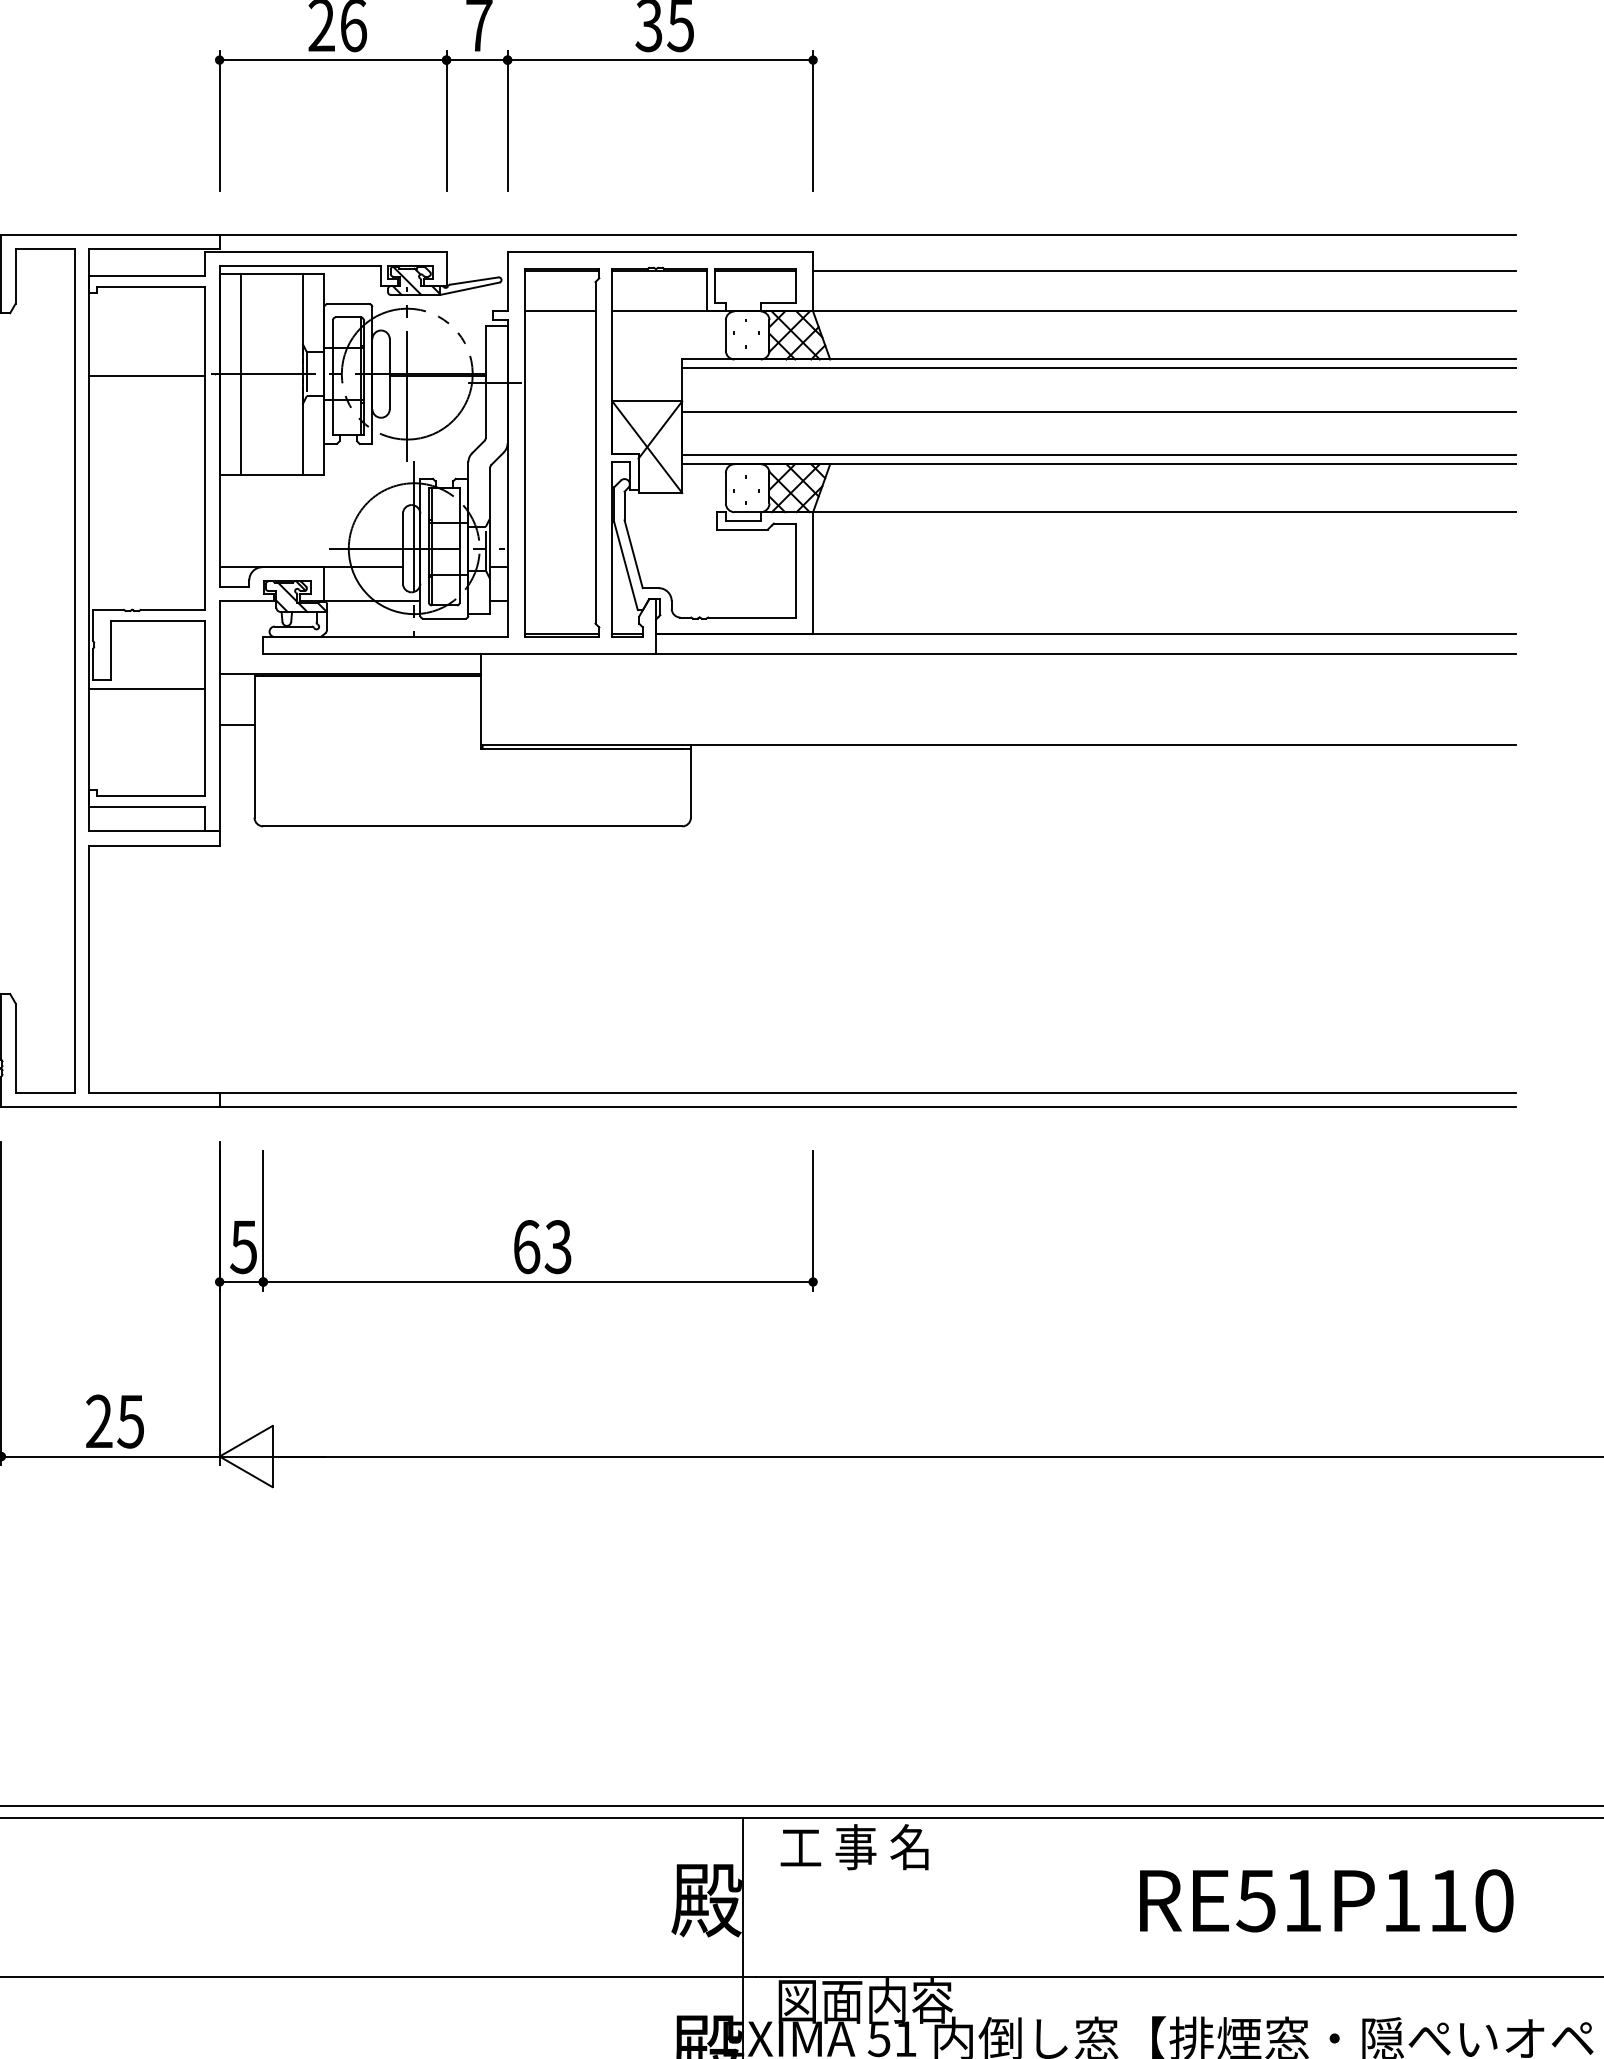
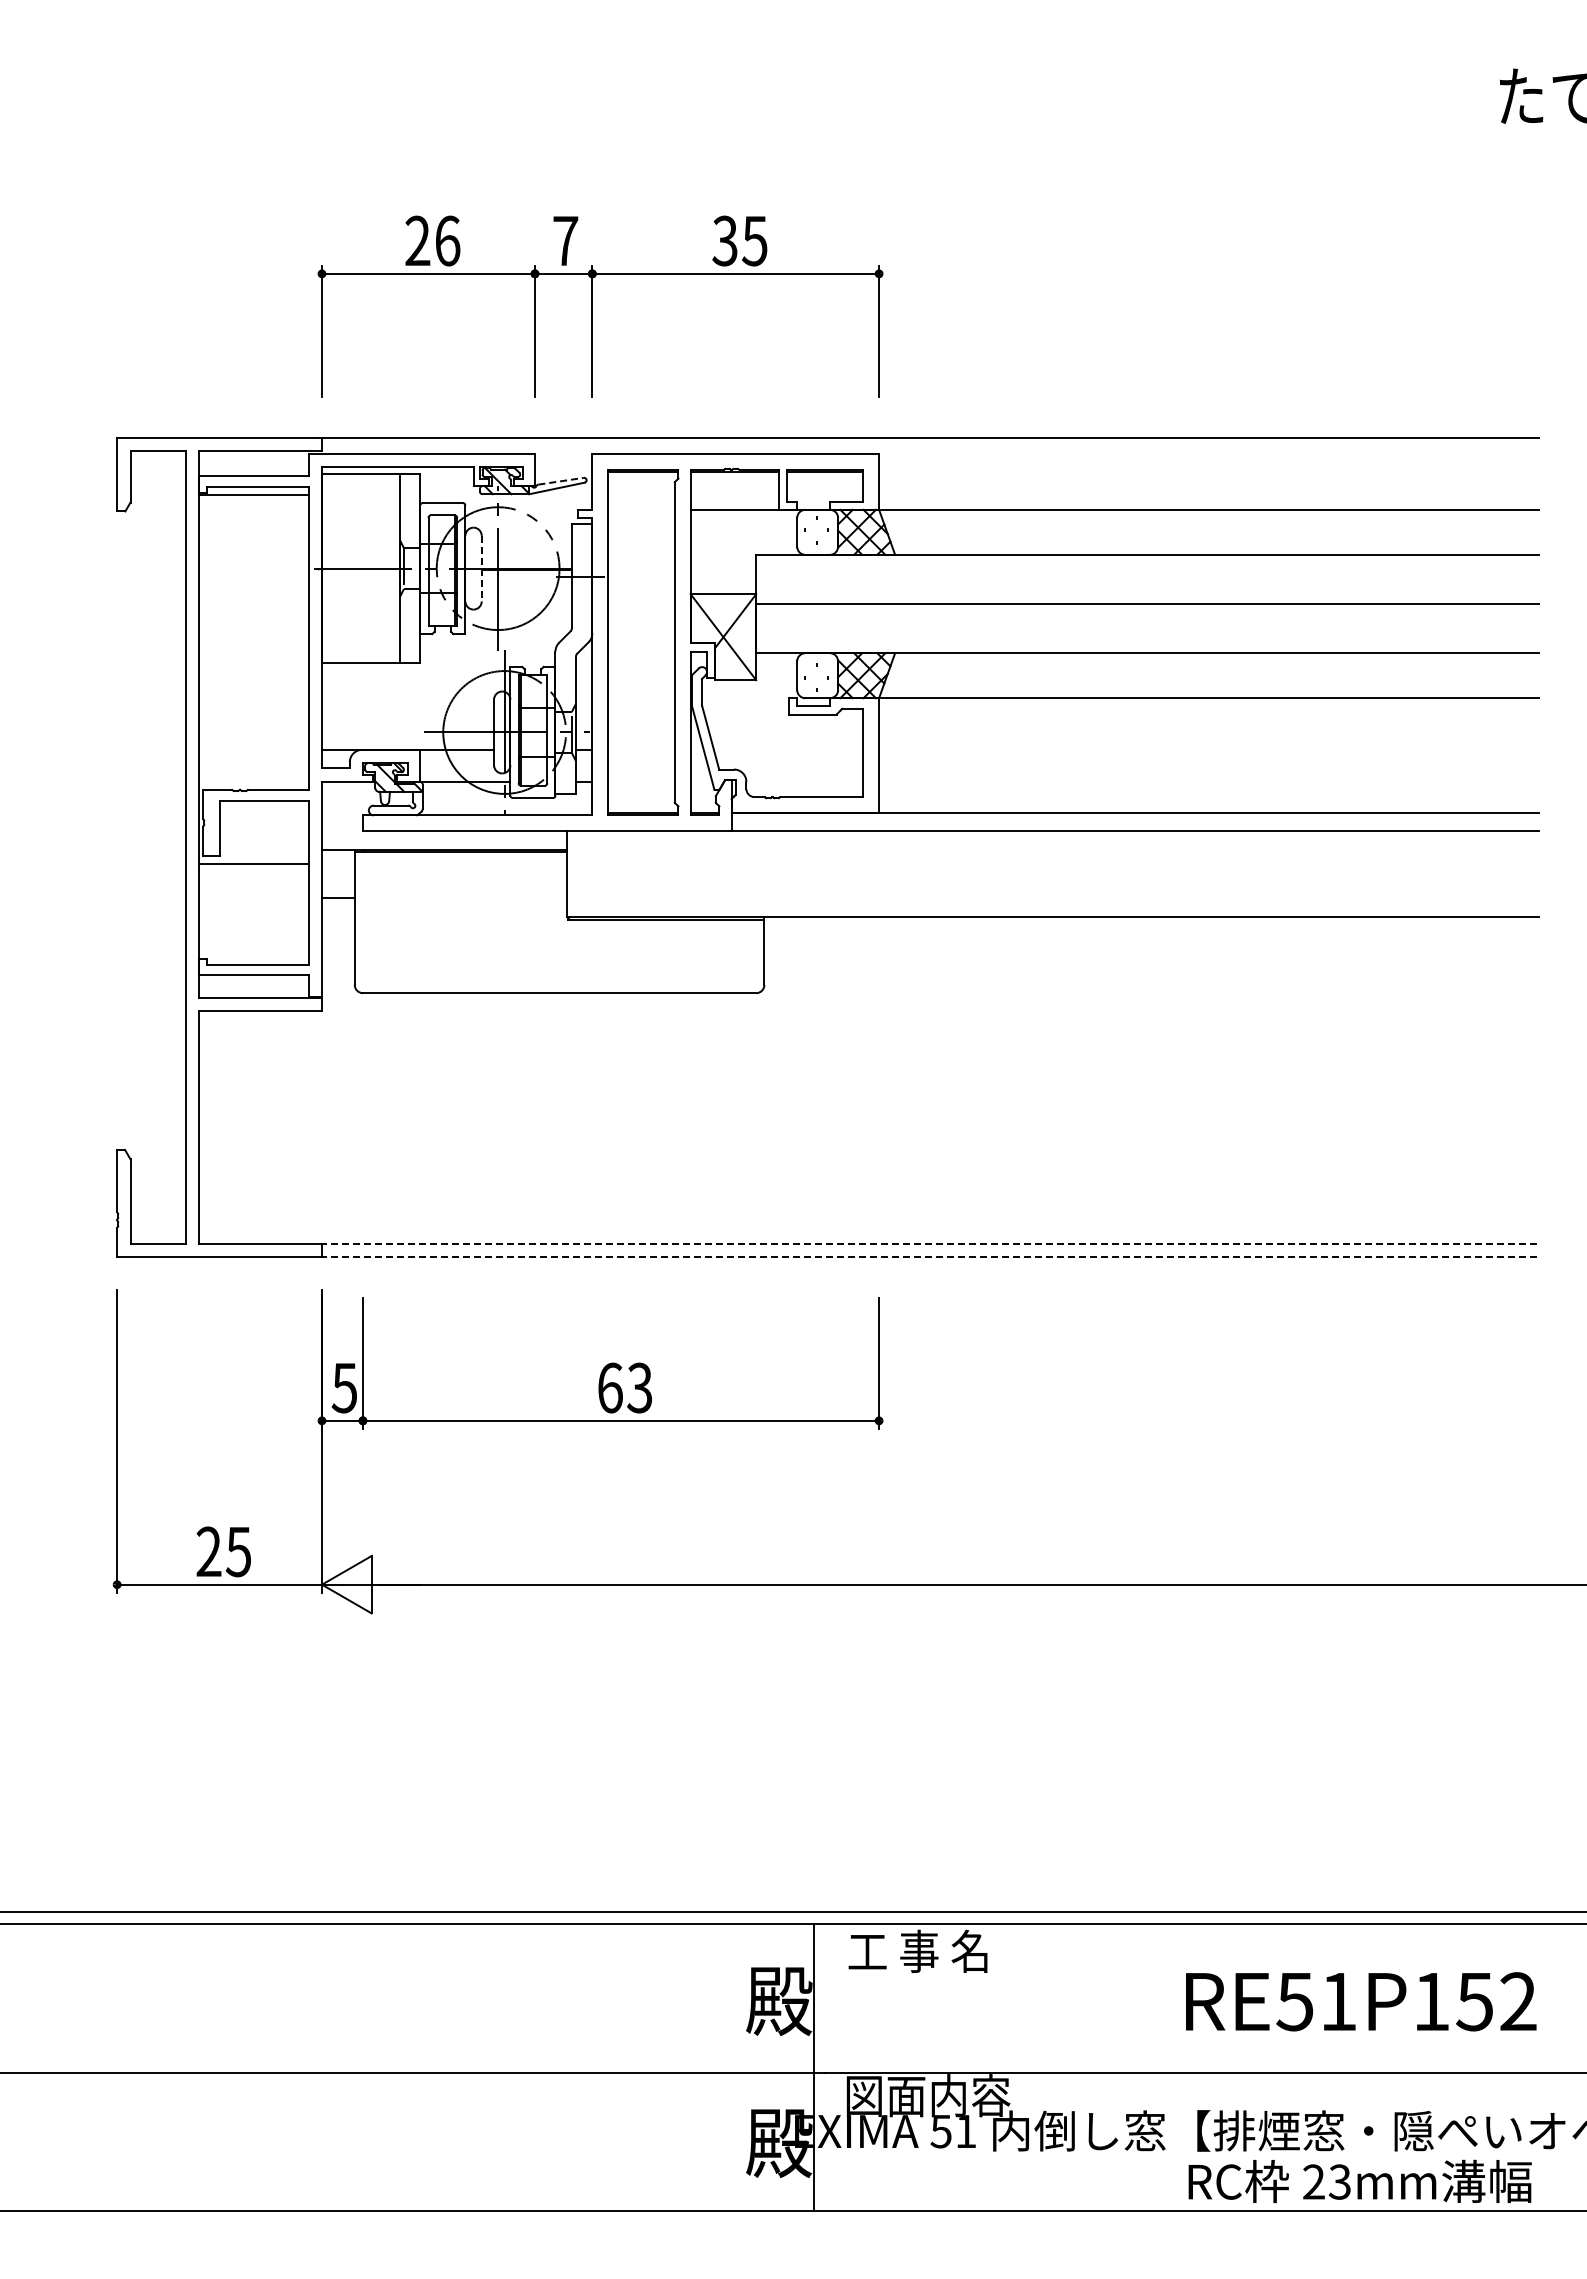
line: (1164, 271) -> (1208, 472), removed
line: (474, 281) -> (561, 481), solid -> dashed
line: (560, 311) -> (641, 509), removed
line: (1099, 368) -> (1147, 563), removed
line: (241, 373) -> (342, 568), removed
line: (389, 373) -> (481, 568), solid -> dashed
line: (146, 376) -> (253, 495), moved
line: (1099, 454) -> (1147, 644), removed
line: (866, 1093) -> (929, 1243), solid -> dashed
line: (866, 1106) -> (929, 1256), solid -> dashed
text: (1470, 1900) -> (1496, 2001), RE51P110 -> RE51P152

